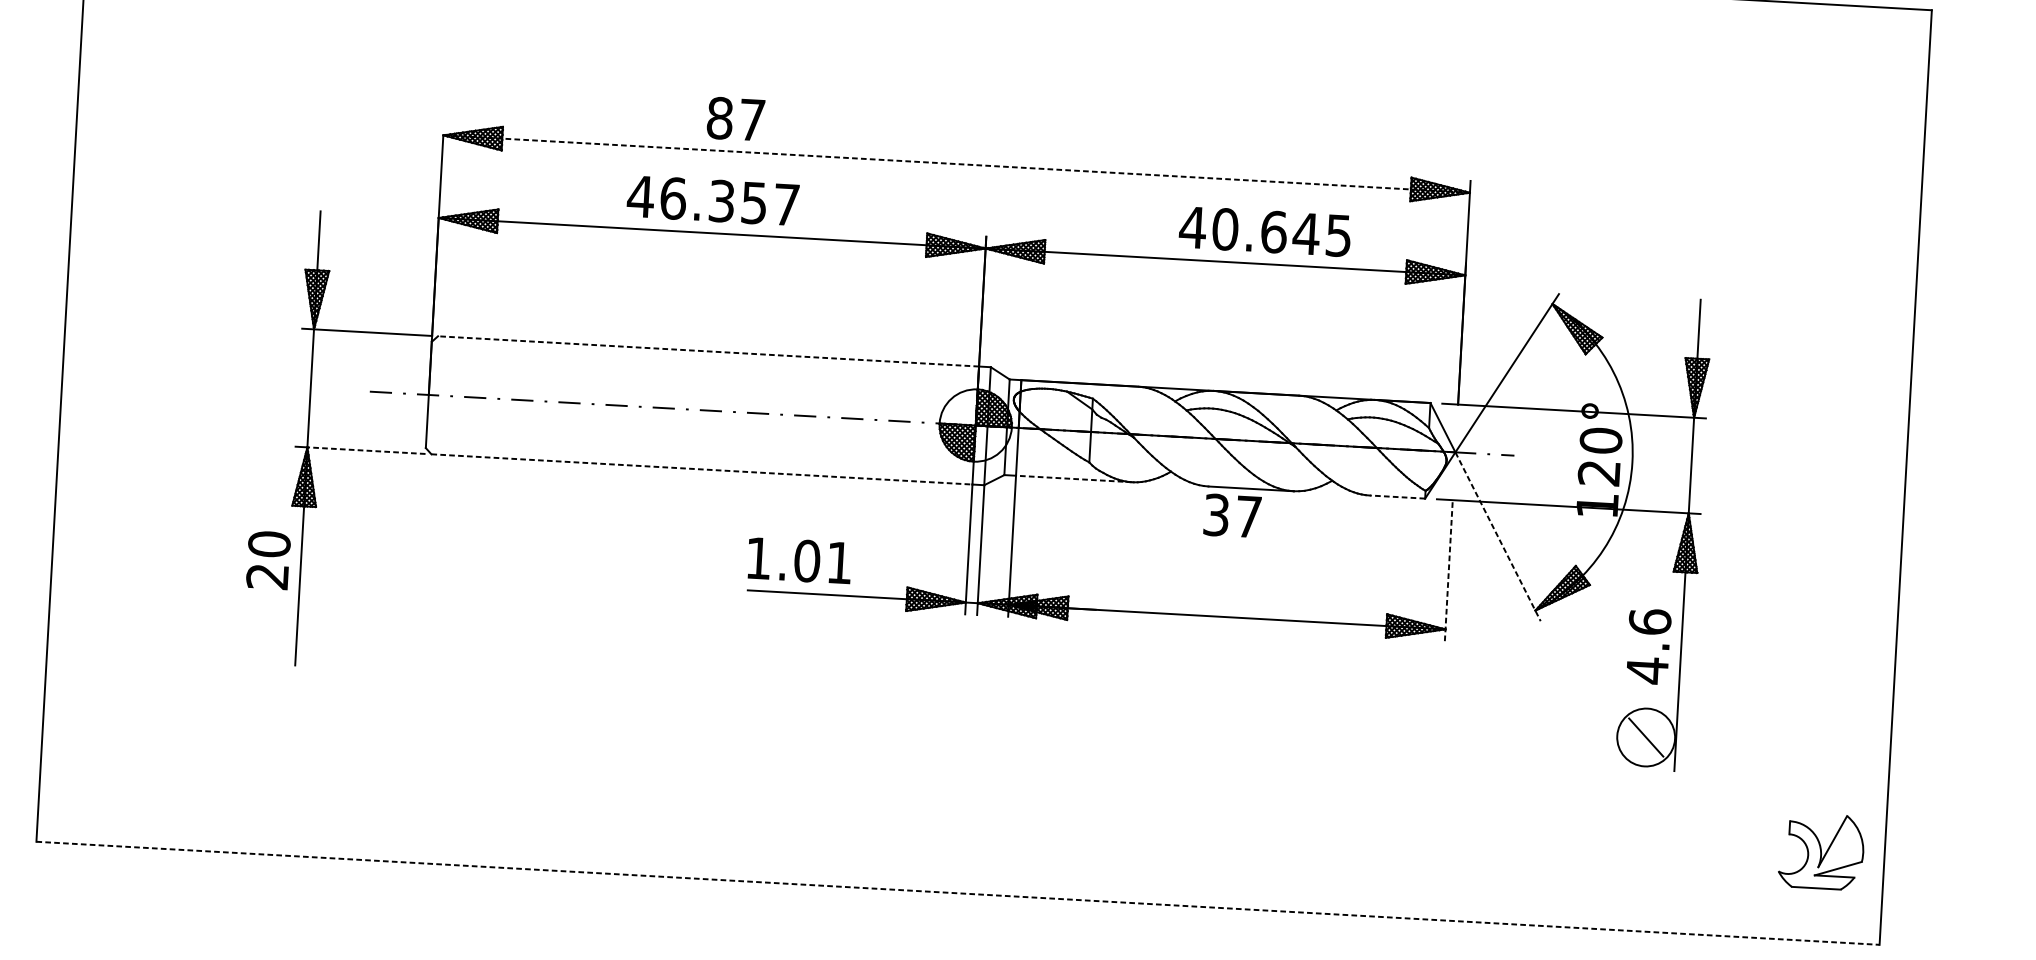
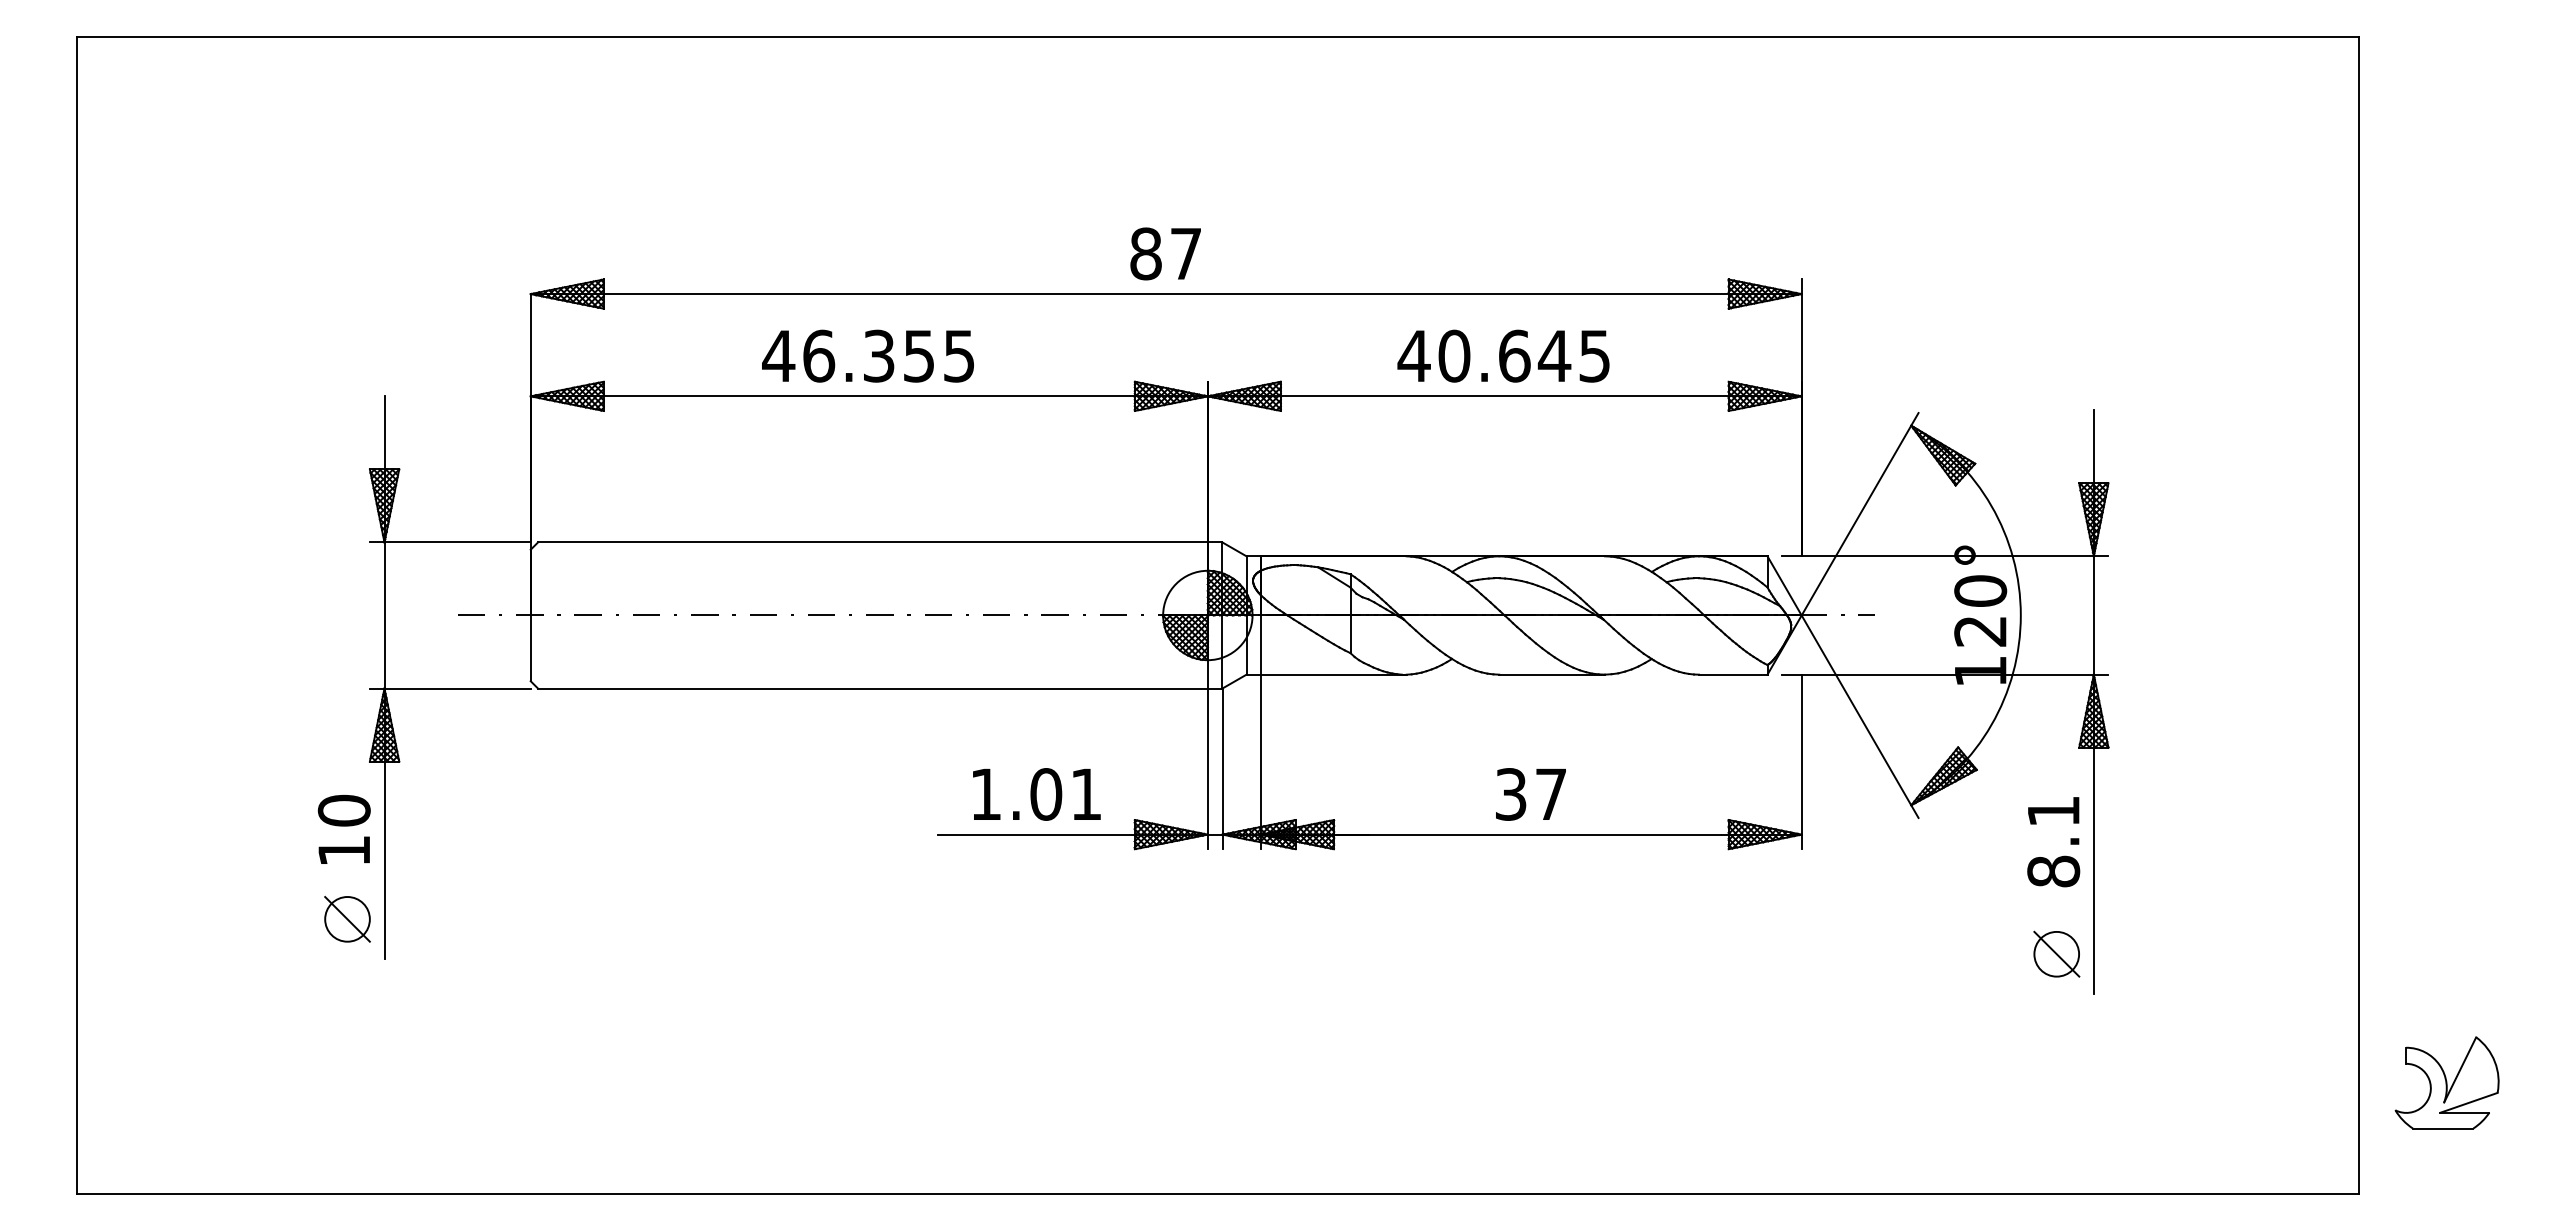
text: (735, 118) -> (1165, 253), moved
line: (956, 164) -> (1166, 294), dashed -> solid
text: (786, 205) -> (959, 356), 46.357 -> 46.355
text: (1265, 231) -> (1503, 355), moved
line: (708, 351) -> (872, 542), dashed -> solid
line: (366, 450) -> (457, 688), dashed -> solid
line: (701, 469) -> (872, 688), dashed -> solid
line: (1073, 478) -> (1332, 674), dashed -> solid
line: (1396, 496) -> (1732, 674), dashed -> solid
text: (1232, 516) -> (1530, 794), moved
line: (1498, 536) -> (1860, 716), dashed -> solid
text: (799, 560) -> (1036, 794), moved
line: (1448, 570) -> (1801, 761), dashed -> solid
text: (266, 577) -> (343, 851), 20 -> 10
part: (267, 632) -> (347, 919), added
text: (1648, 646) -> (2053, 841), 4.6 -> 8.1
circle: (1645, 736) -> (2056, 953), size x0.62
part: (1821, 851) -> (2446, 1082), moved
line: (958, 893) -> (1218, 1194), dashed -> solid

